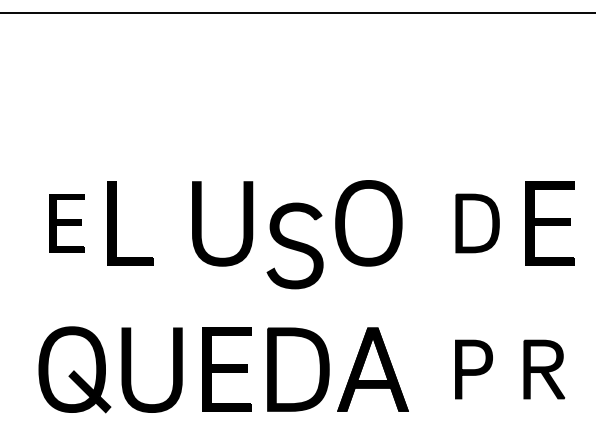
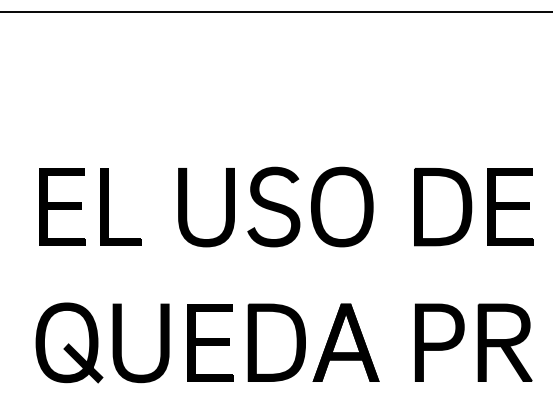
part: (67, 222) -> (62, 206), size x1.43
part: (477, 223) -> (443, 207), size x1.43
part: (294, 245) -> (273, 206), moved
part: (473, 369) -> (439, 342), size x1.43
part: (543, 369) -> (504, 342), size x1.43

